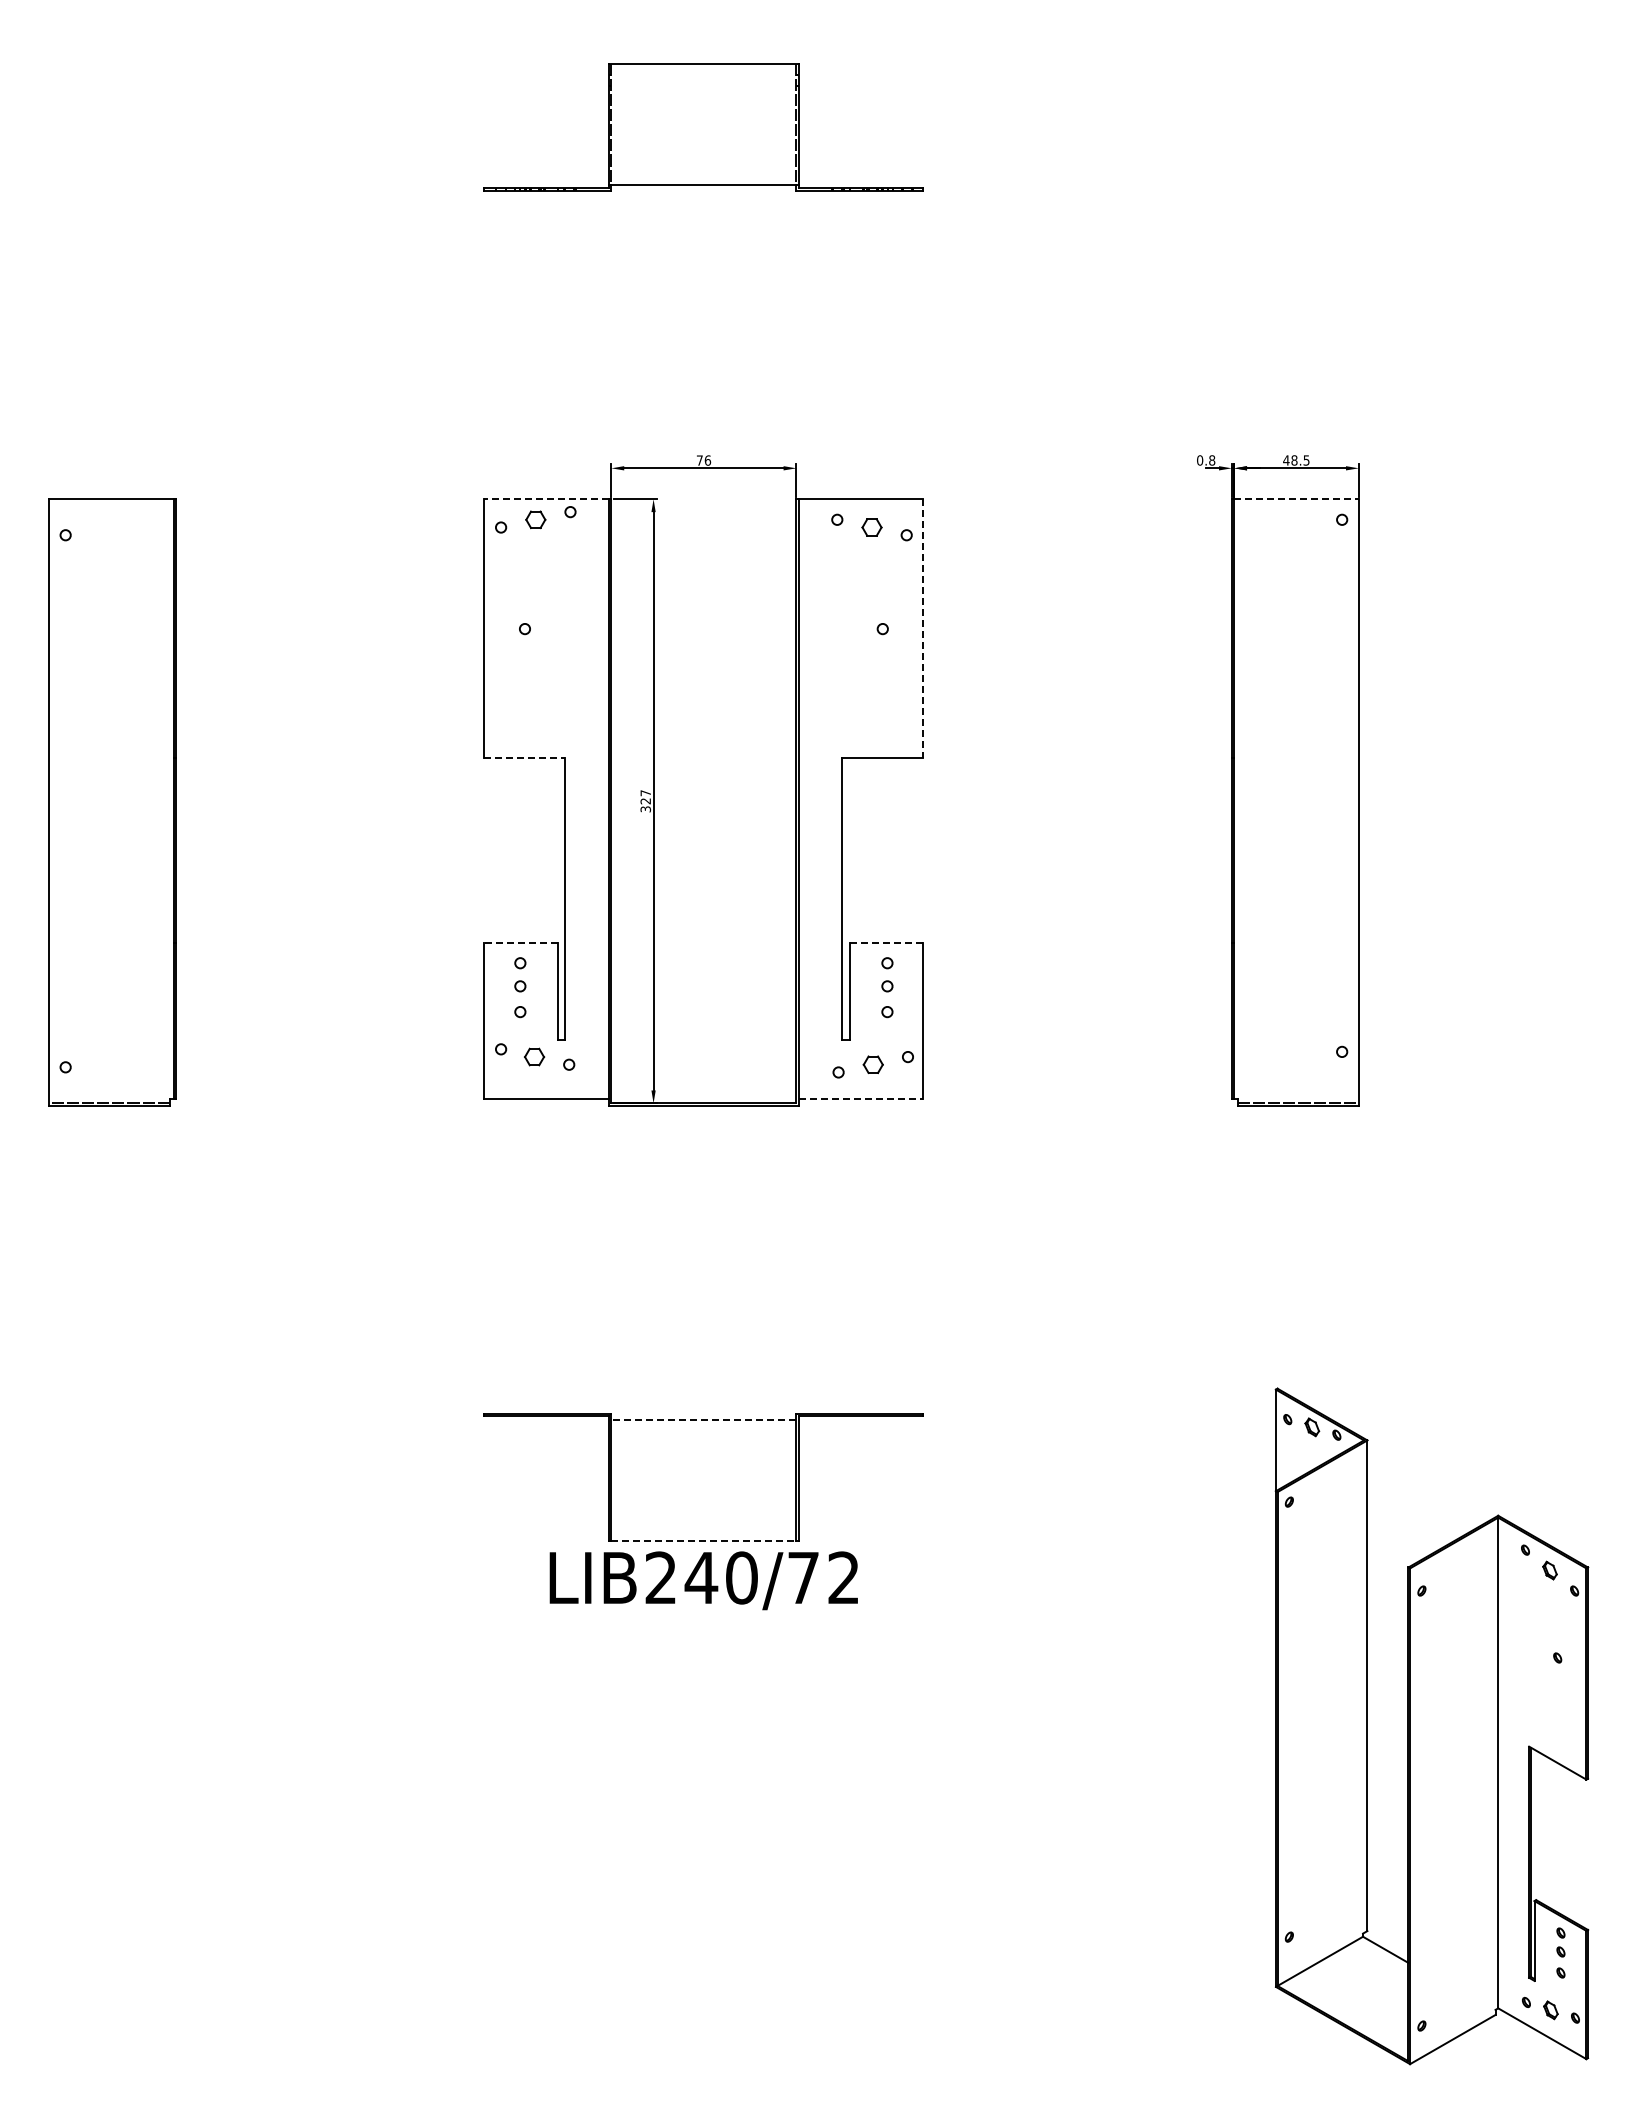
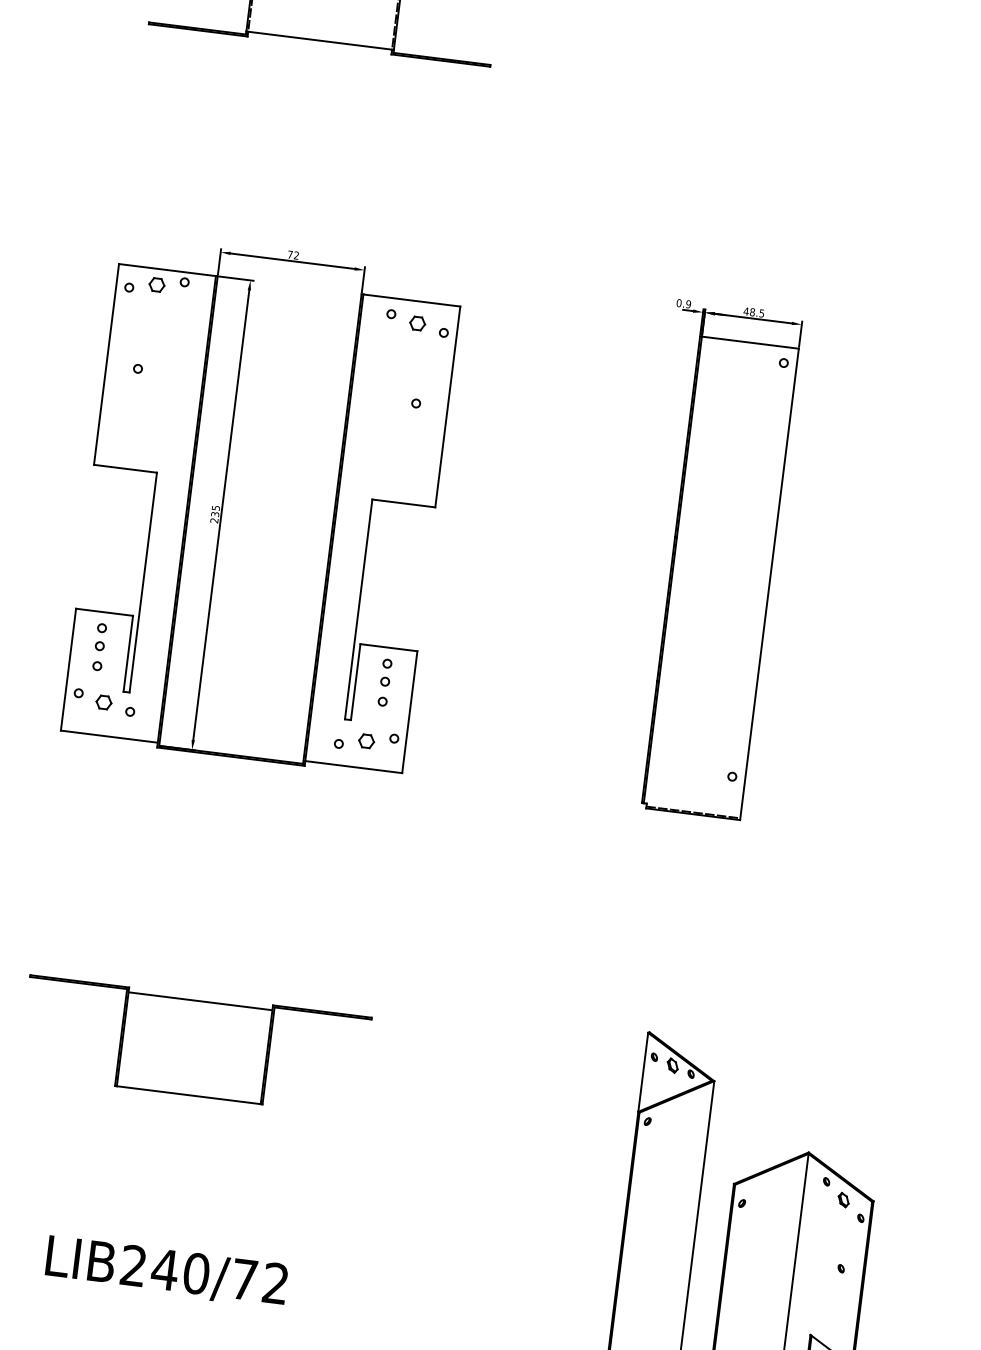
text: (707, 460) -> (296, 255), 76 -> 72
text: (1212, 460) -> (688, 304), 0.8 -> 0.9
line: (546, 499) -> (167, 270), dashed -> solid
line: (1297, 499) -> (751, 342), dashed -> solid
line: (923, 628) -> (447, 407), dashed -> solid
line: (525, 757) -> (125, 468), dashed -> solid
text: (645, 801) -> (215, 514), 327 -> 235
line: (521, 942) -> (104, 612), dashed -> solid
line: (886, 942) -> (388, 647), dashed -> solid
line: (861, 1099) -> (354, 767), dashed -> solid
line: (703, 1420) -> (200, 1001), dashed -> solid
line: (703, 1541) -> (188, 1095), dashed -> solid
text: (703, 1580) -> (166, 1271), moved

